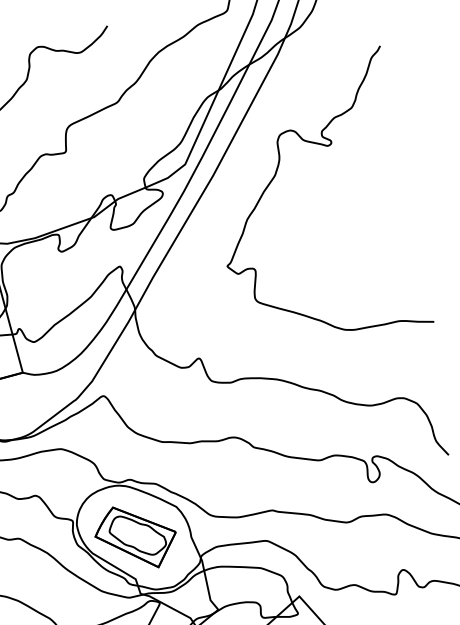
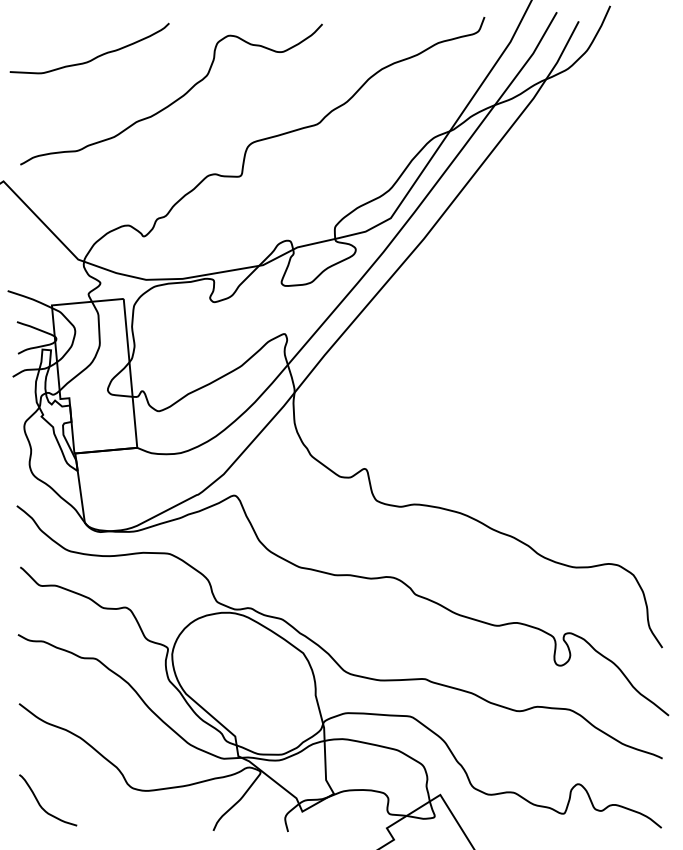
curve: (275, 176) -> (503, 253), removed
part: (135, 537) -> (244, 683), removed

